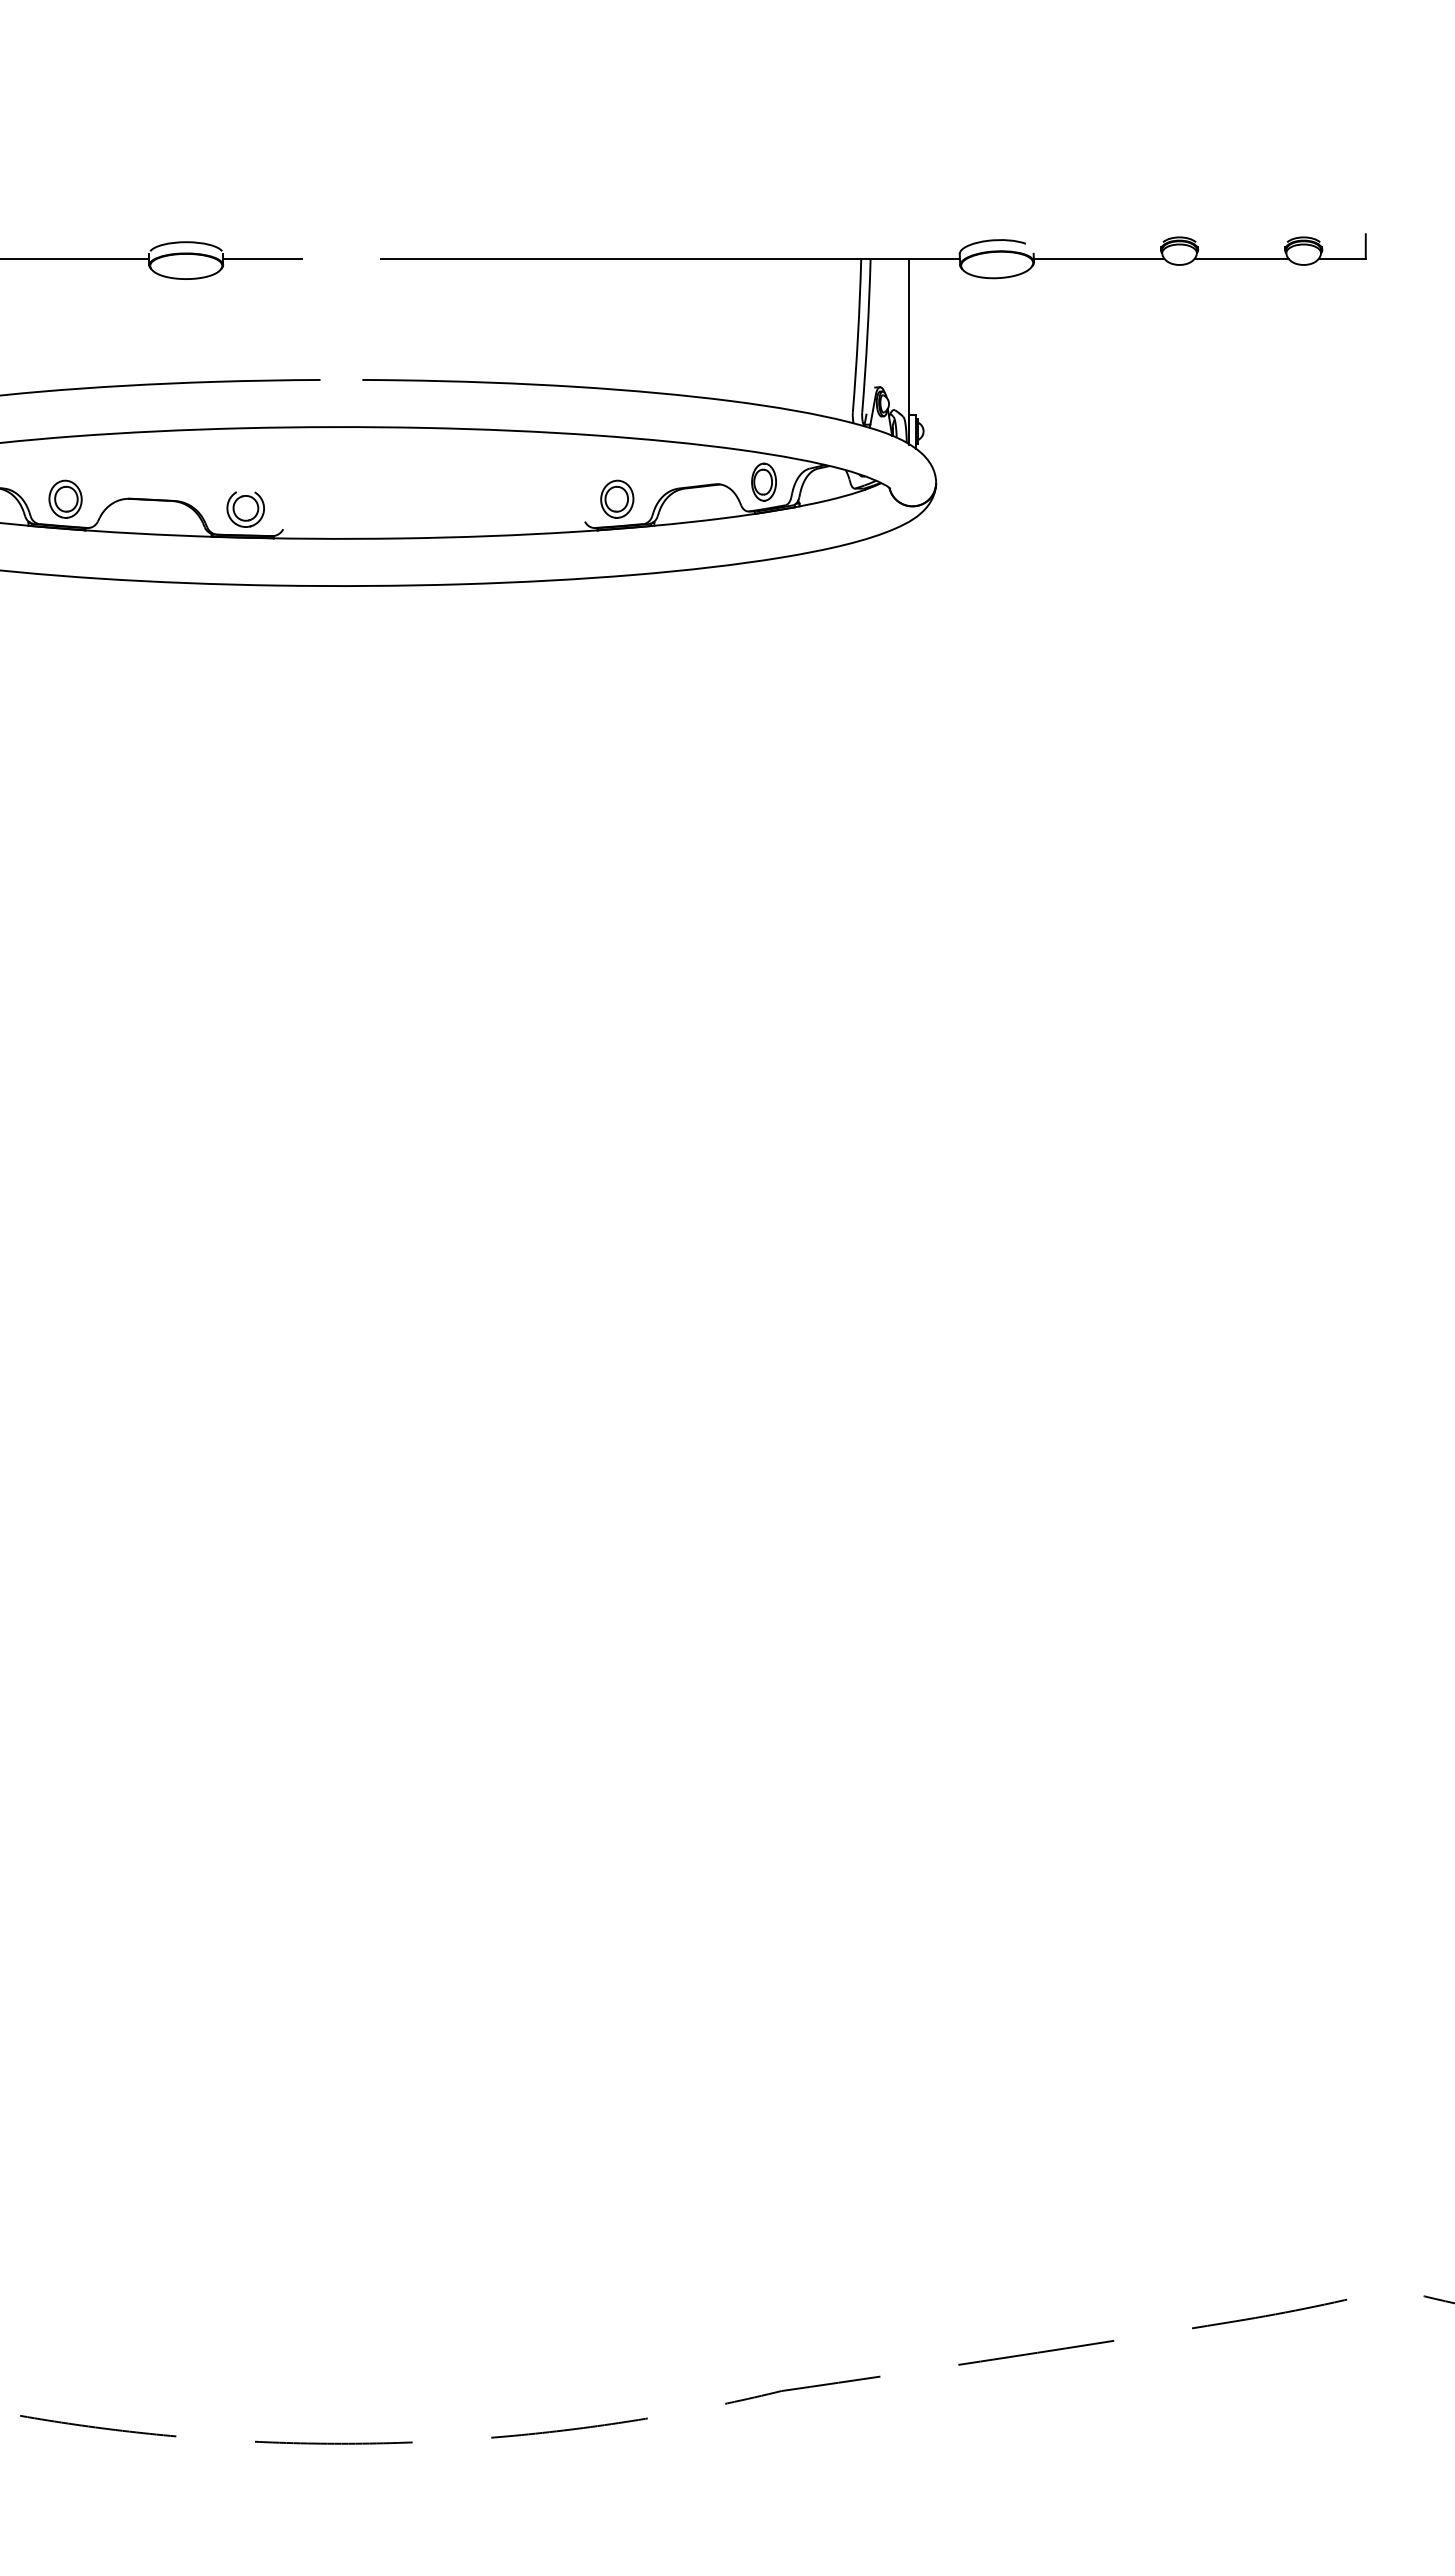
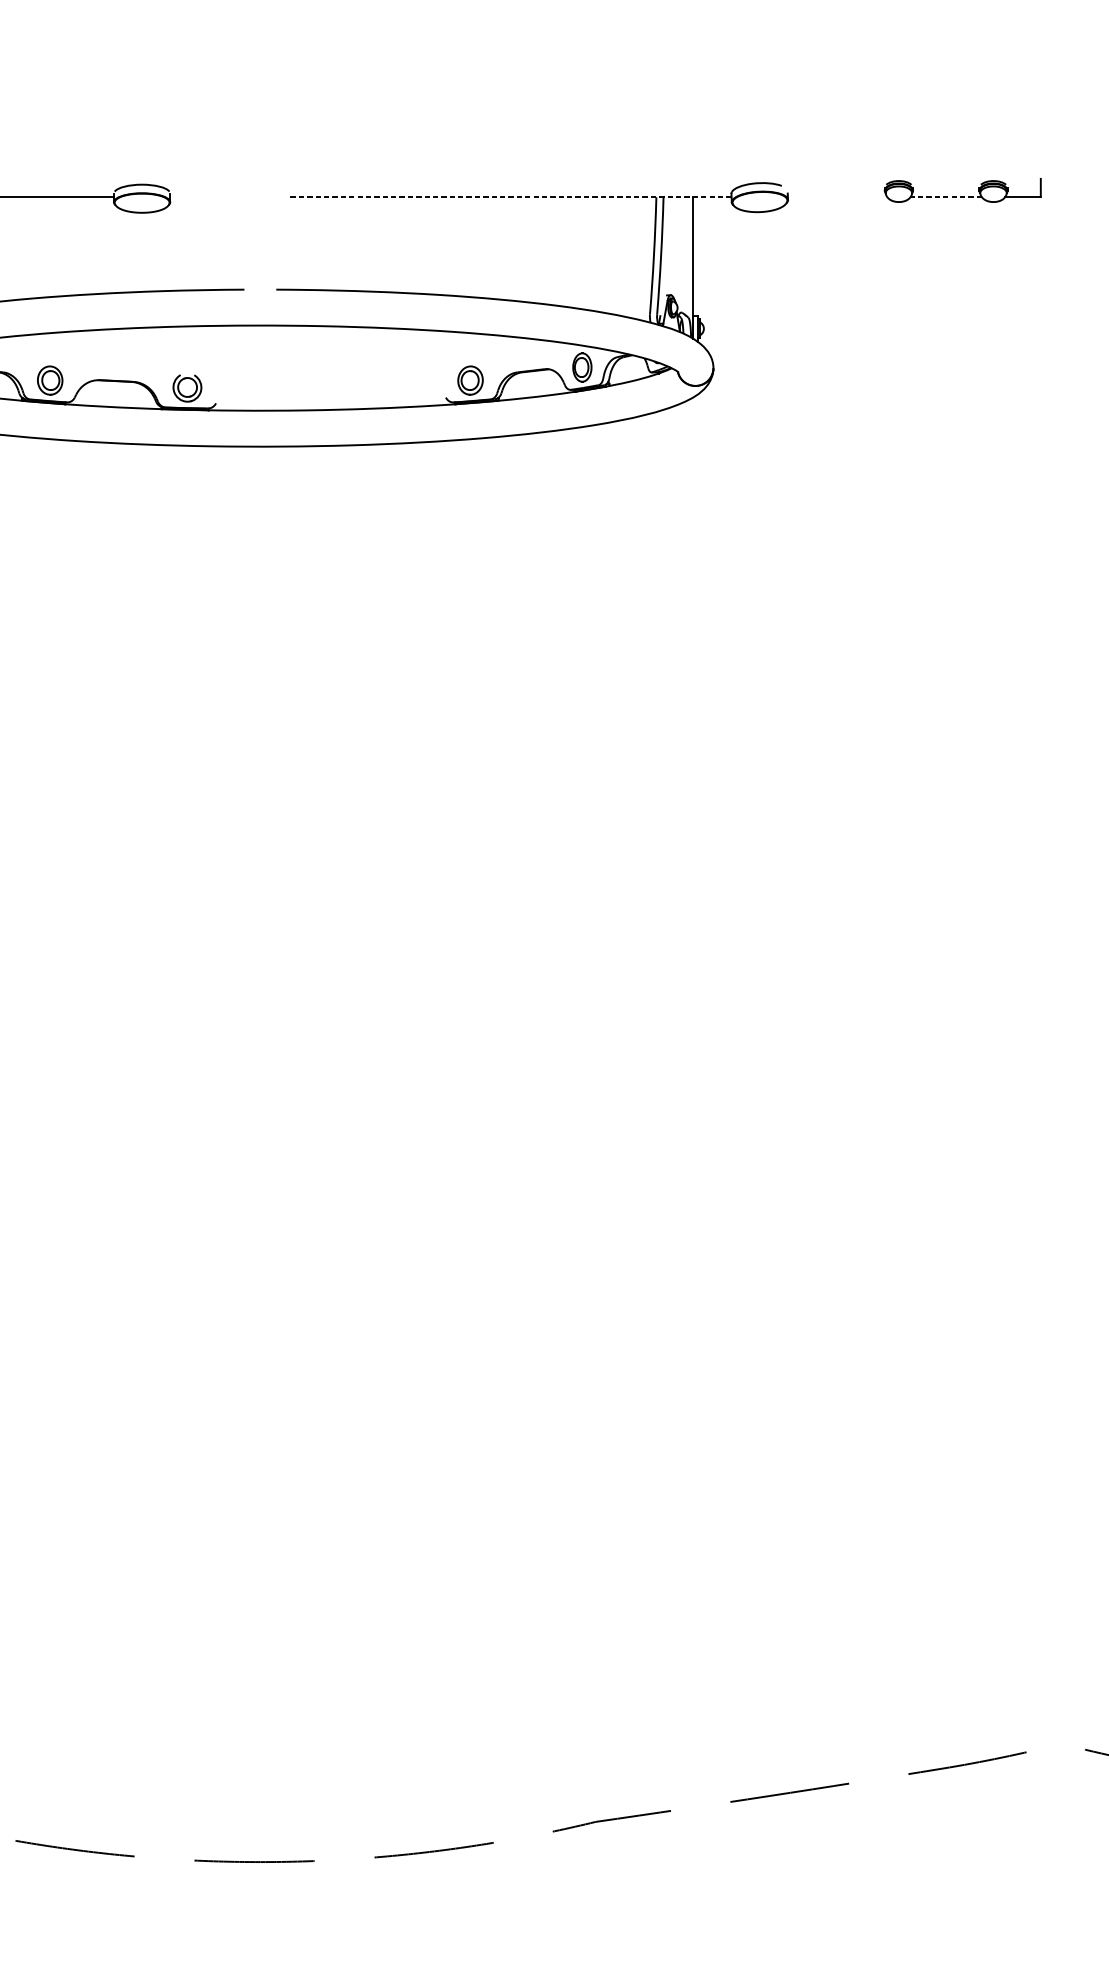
line: (262, 258) -> (200, 197), removed
line: (670, 258) -> (511, 197), solid -> dashed
line: (1098, 258) -> (837, 197), removed
line: (1241, 258) -> (946, 197), solid -> dashed

